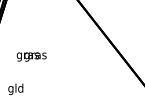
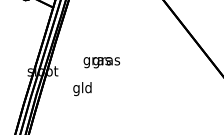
text: (15, 89) -> (82, 89), moved

